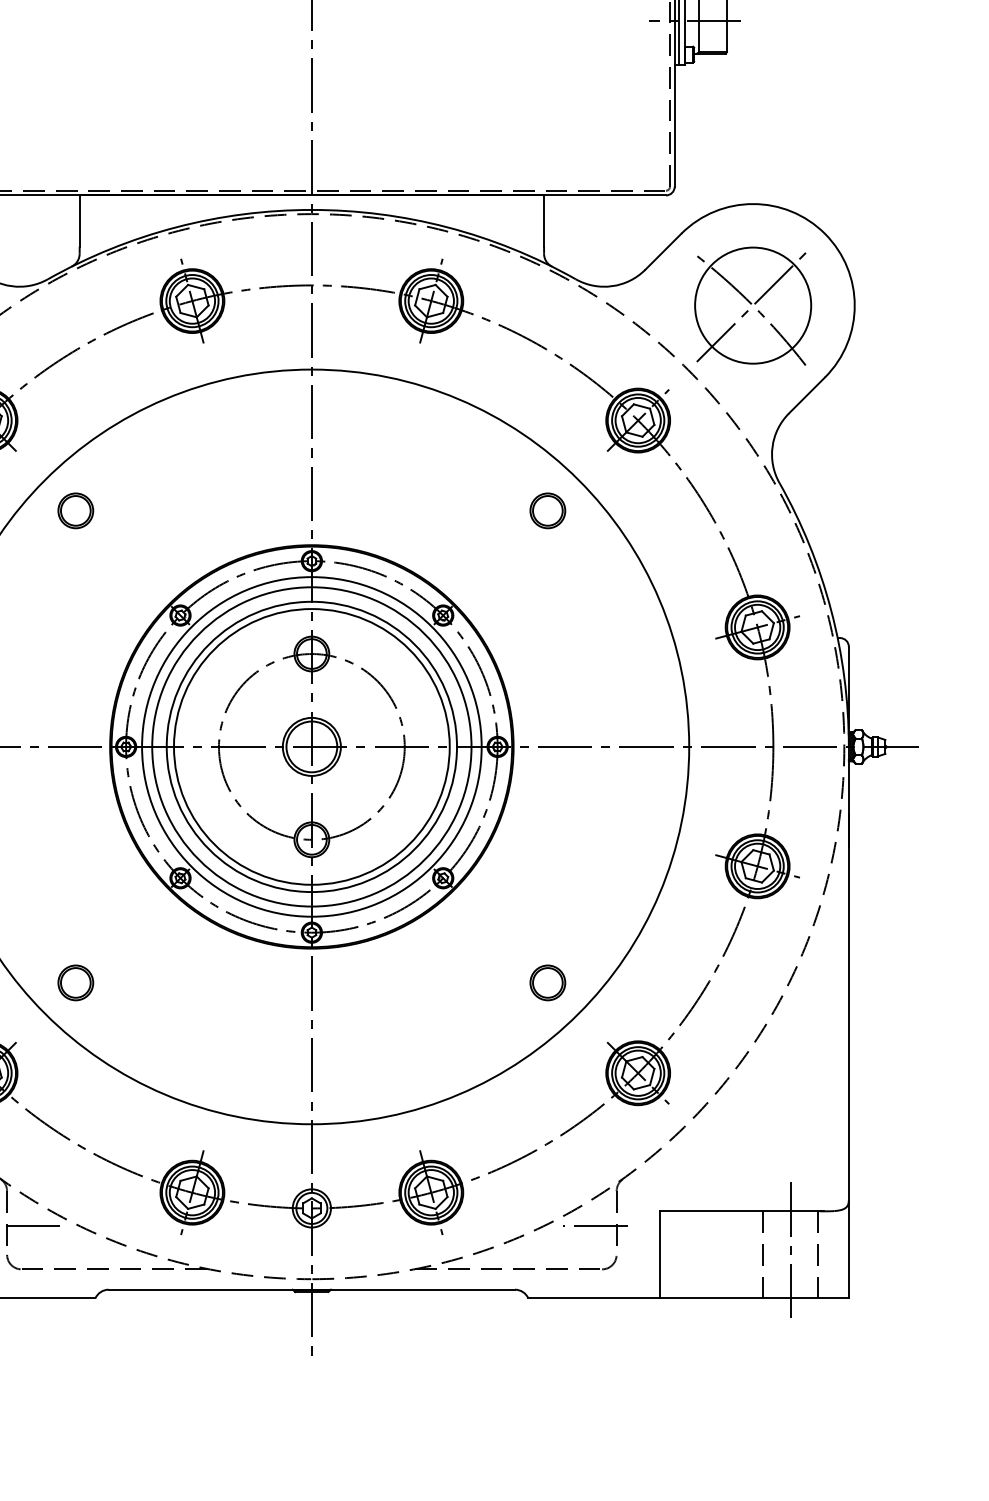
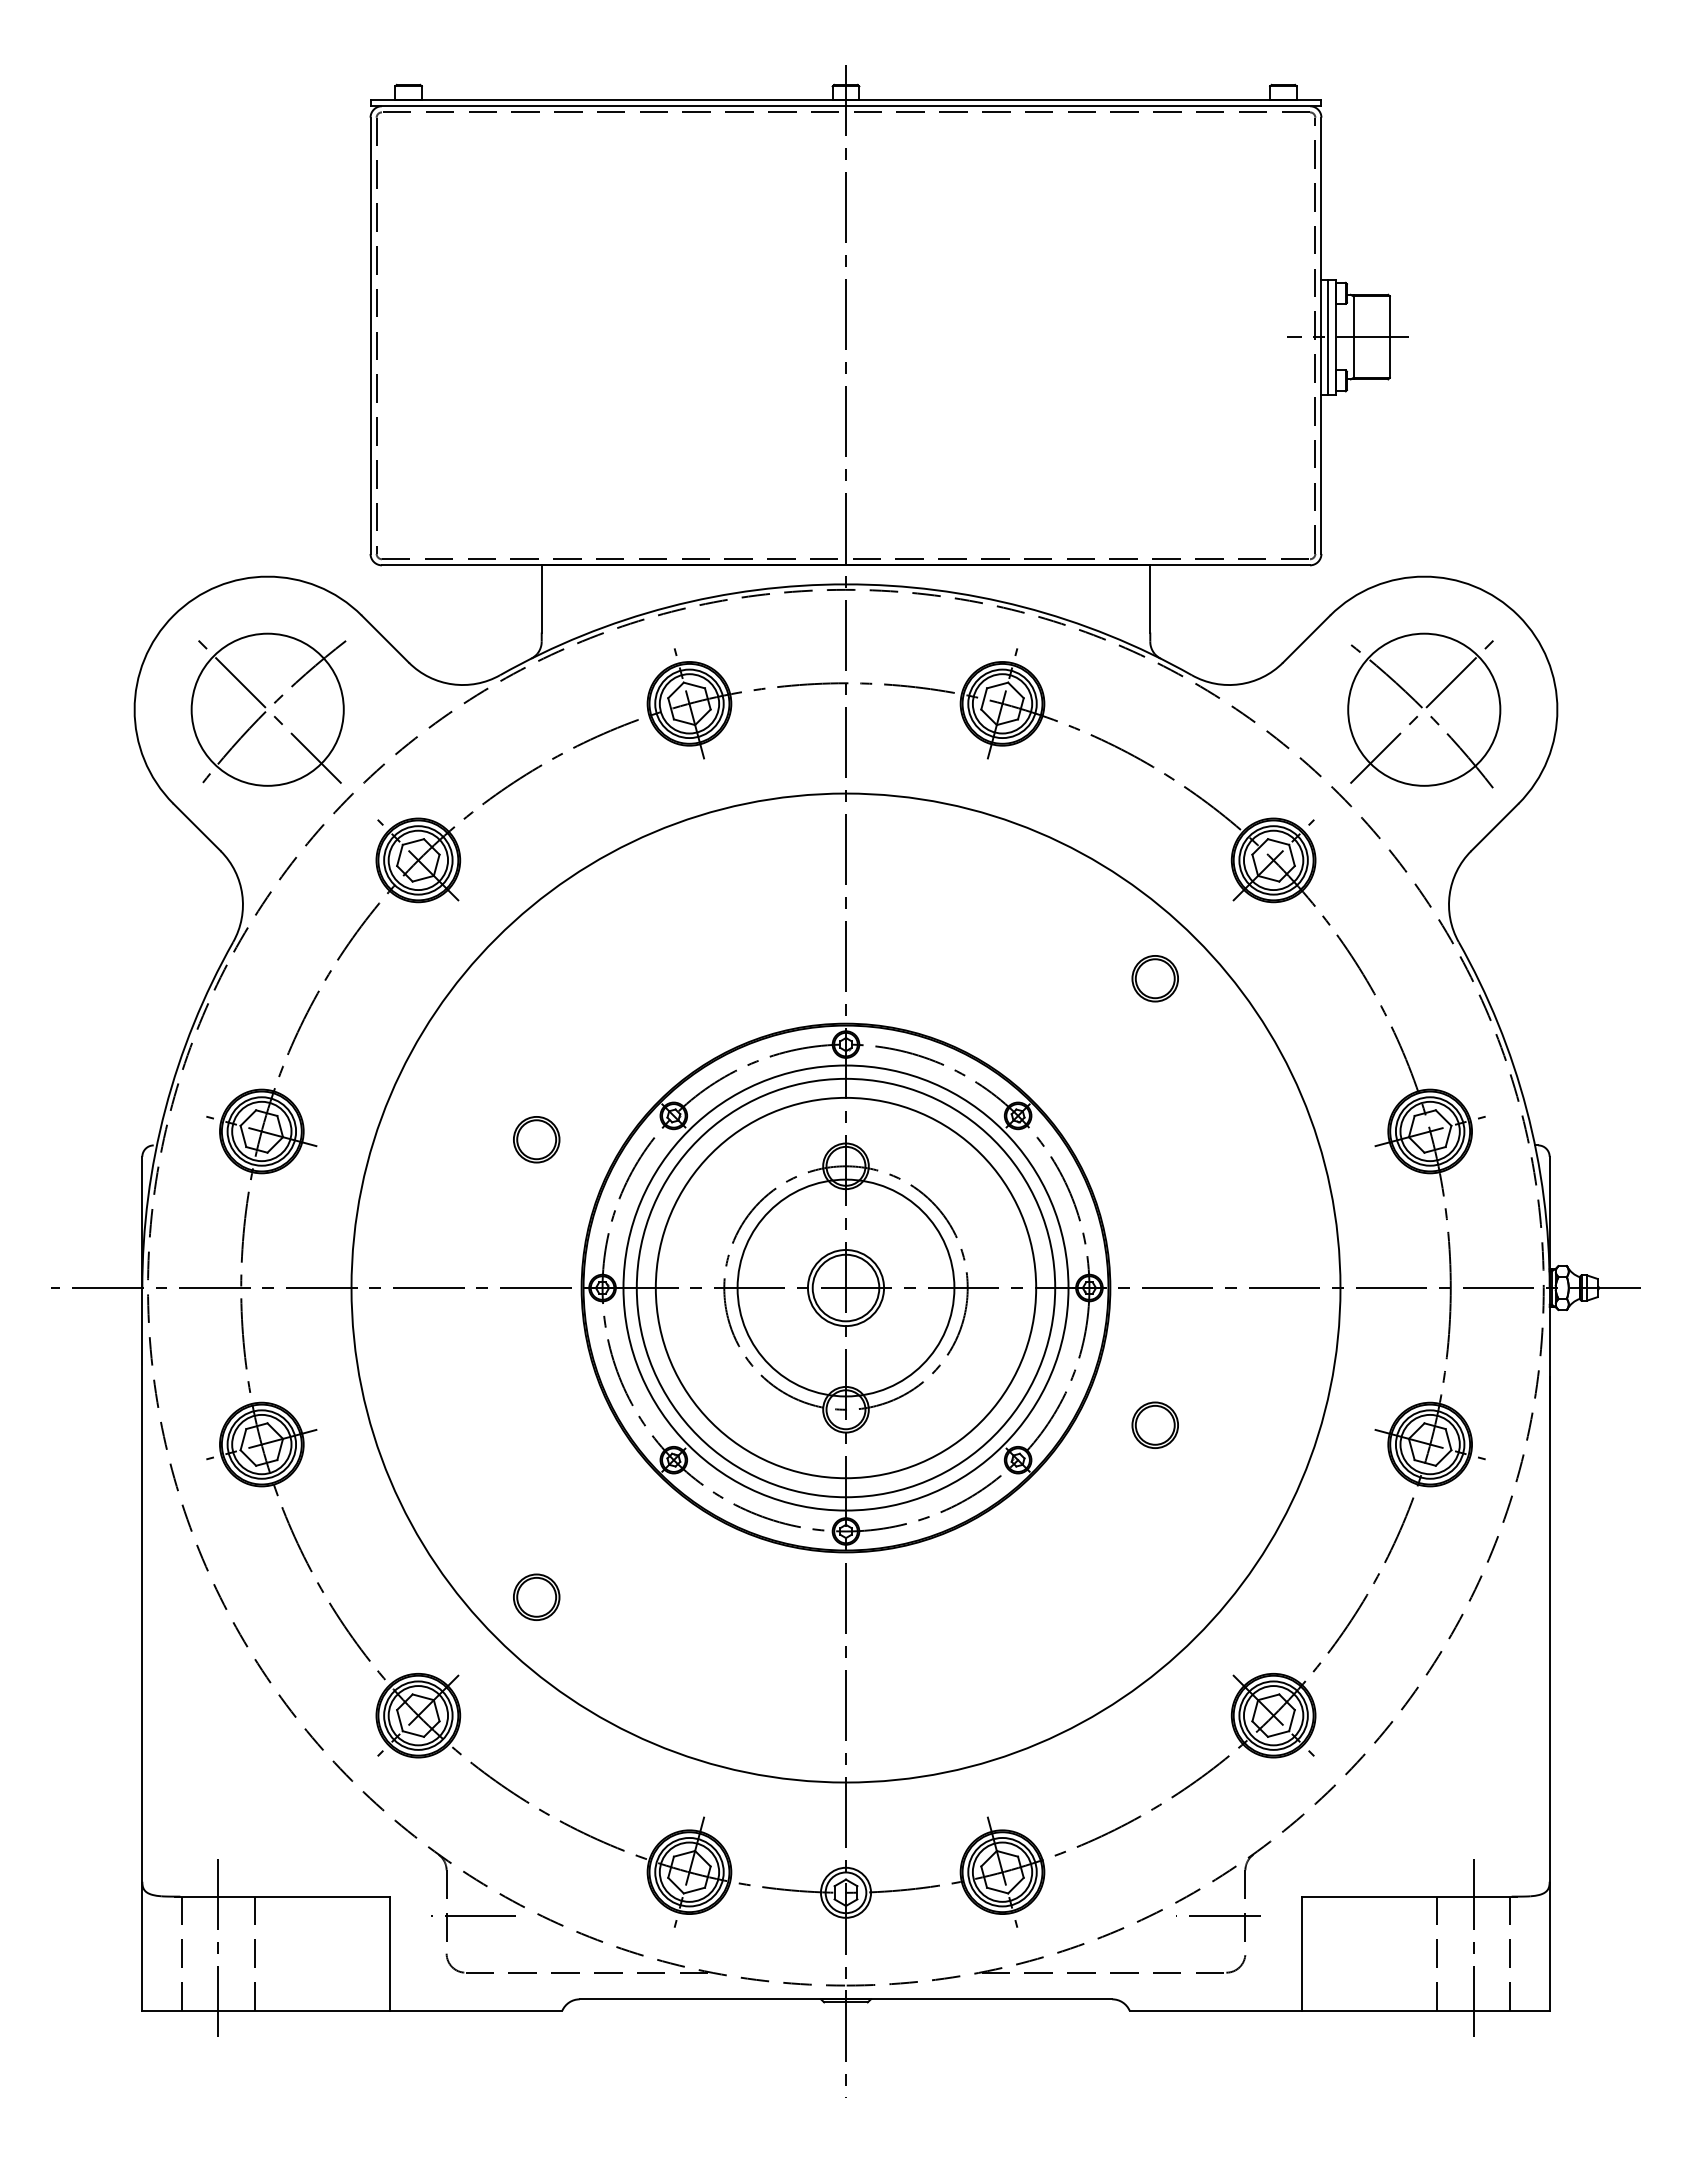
part: (75, 510) -> (536, 1139), moved
circle: (311, 746) -> (845, 1287), size x0.6
part: (547, 982) -> (1154, 1424), moved

